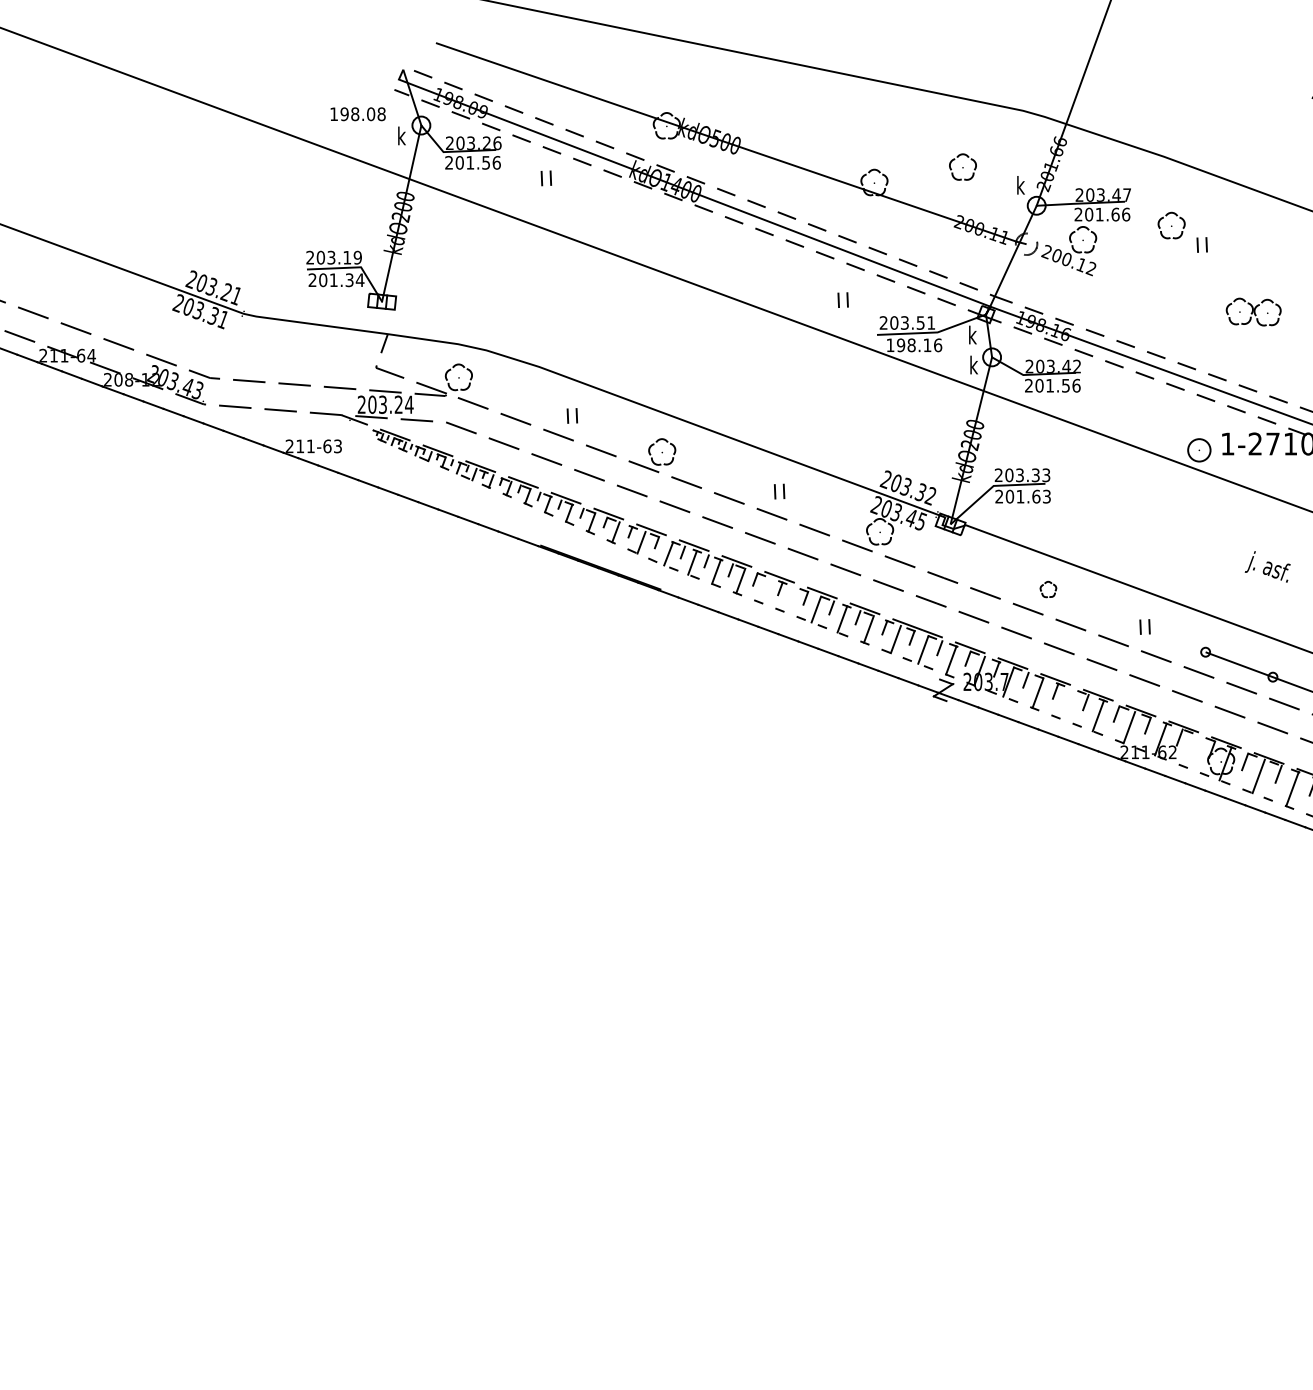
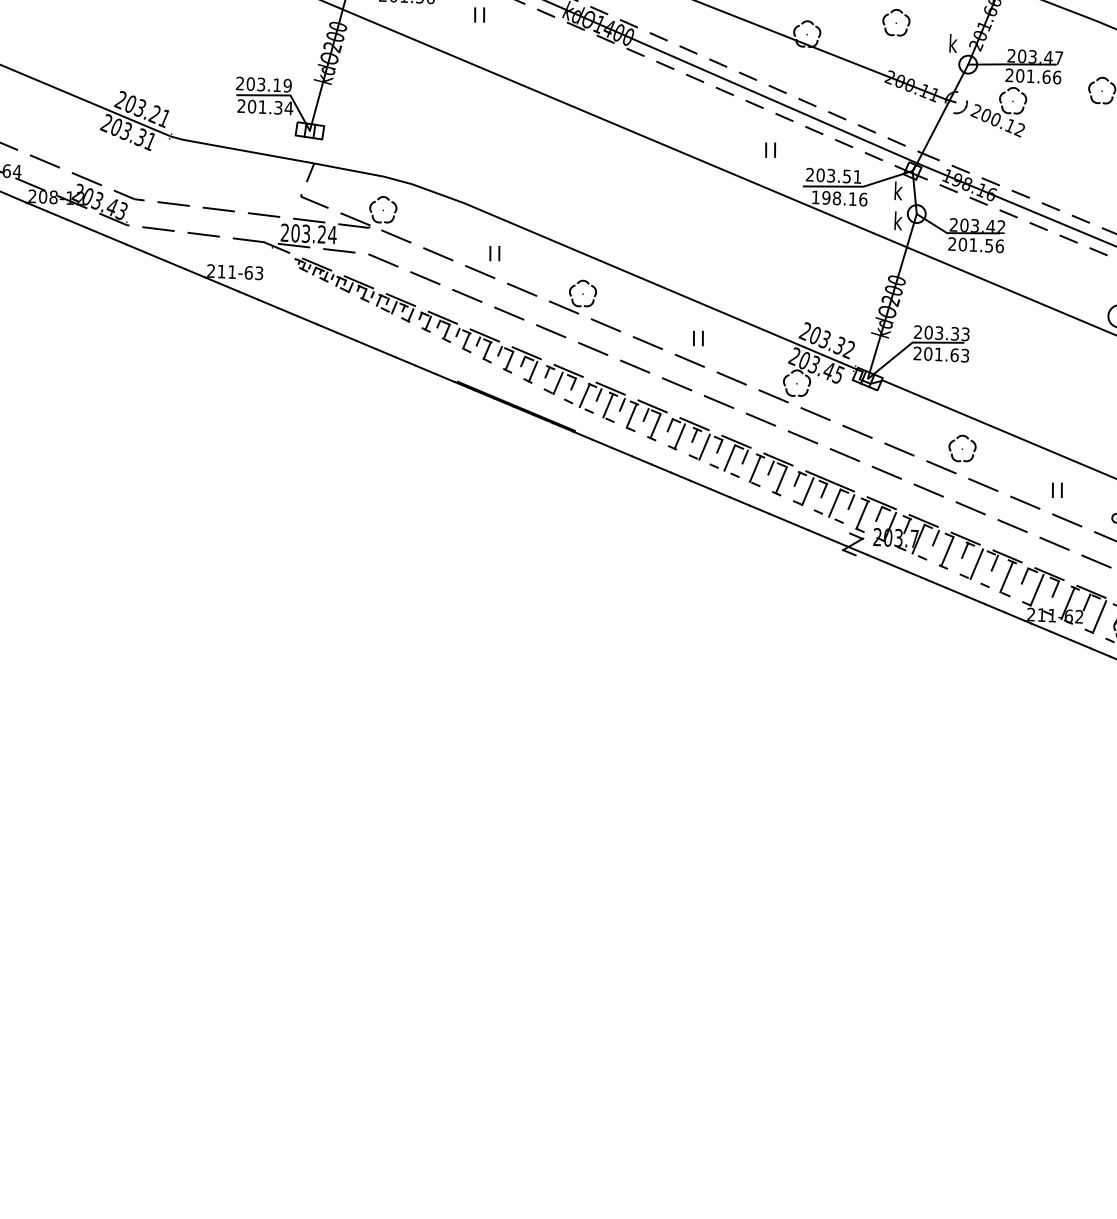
line: (765, 589) -> (679, 435), added
part: (1048, 589) -> (962, 448), size x1.67
line: (790, 599) -> (704, 446), added
line: (1067, 704) -> (976, 564), added
line: (1192, 751) -> (1099, 616), added

